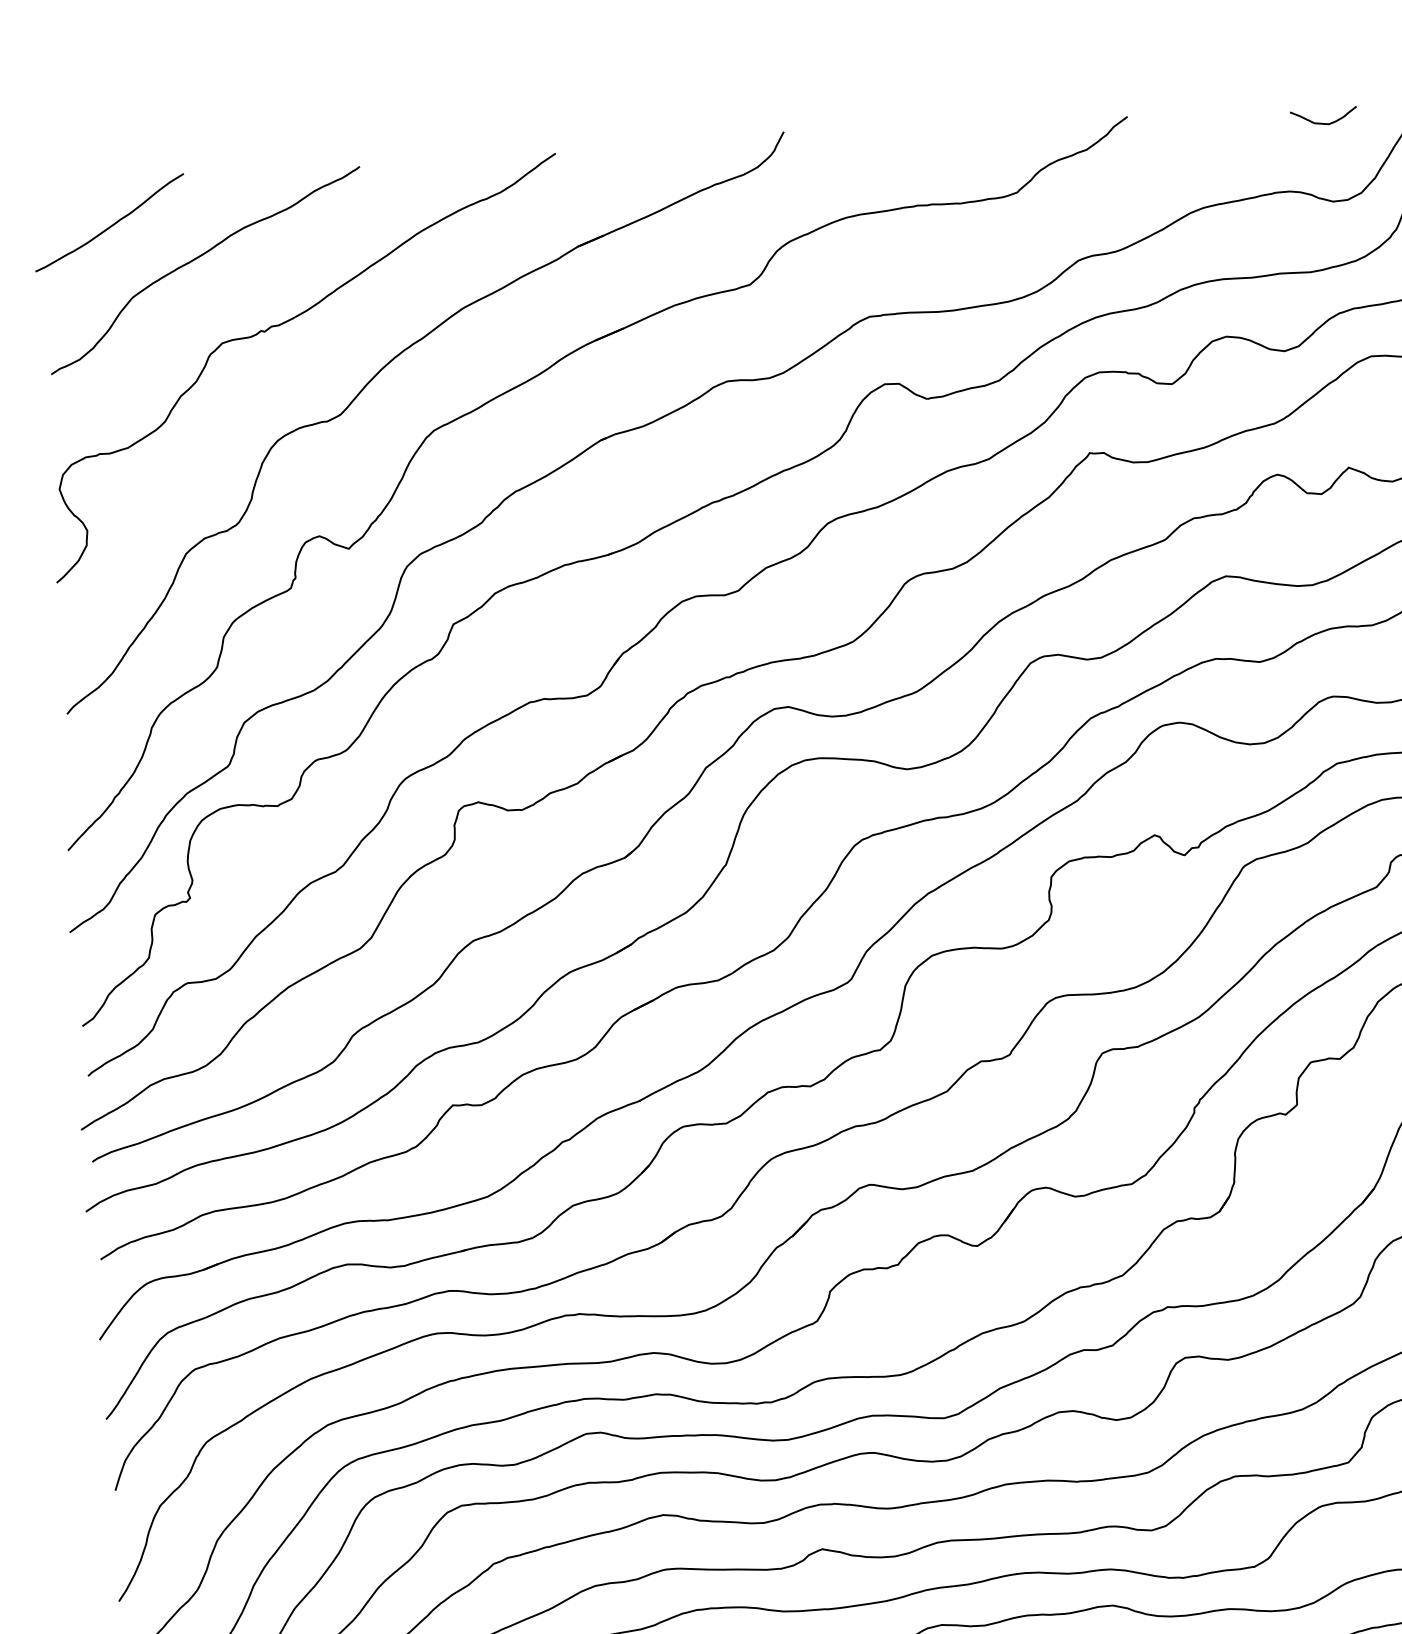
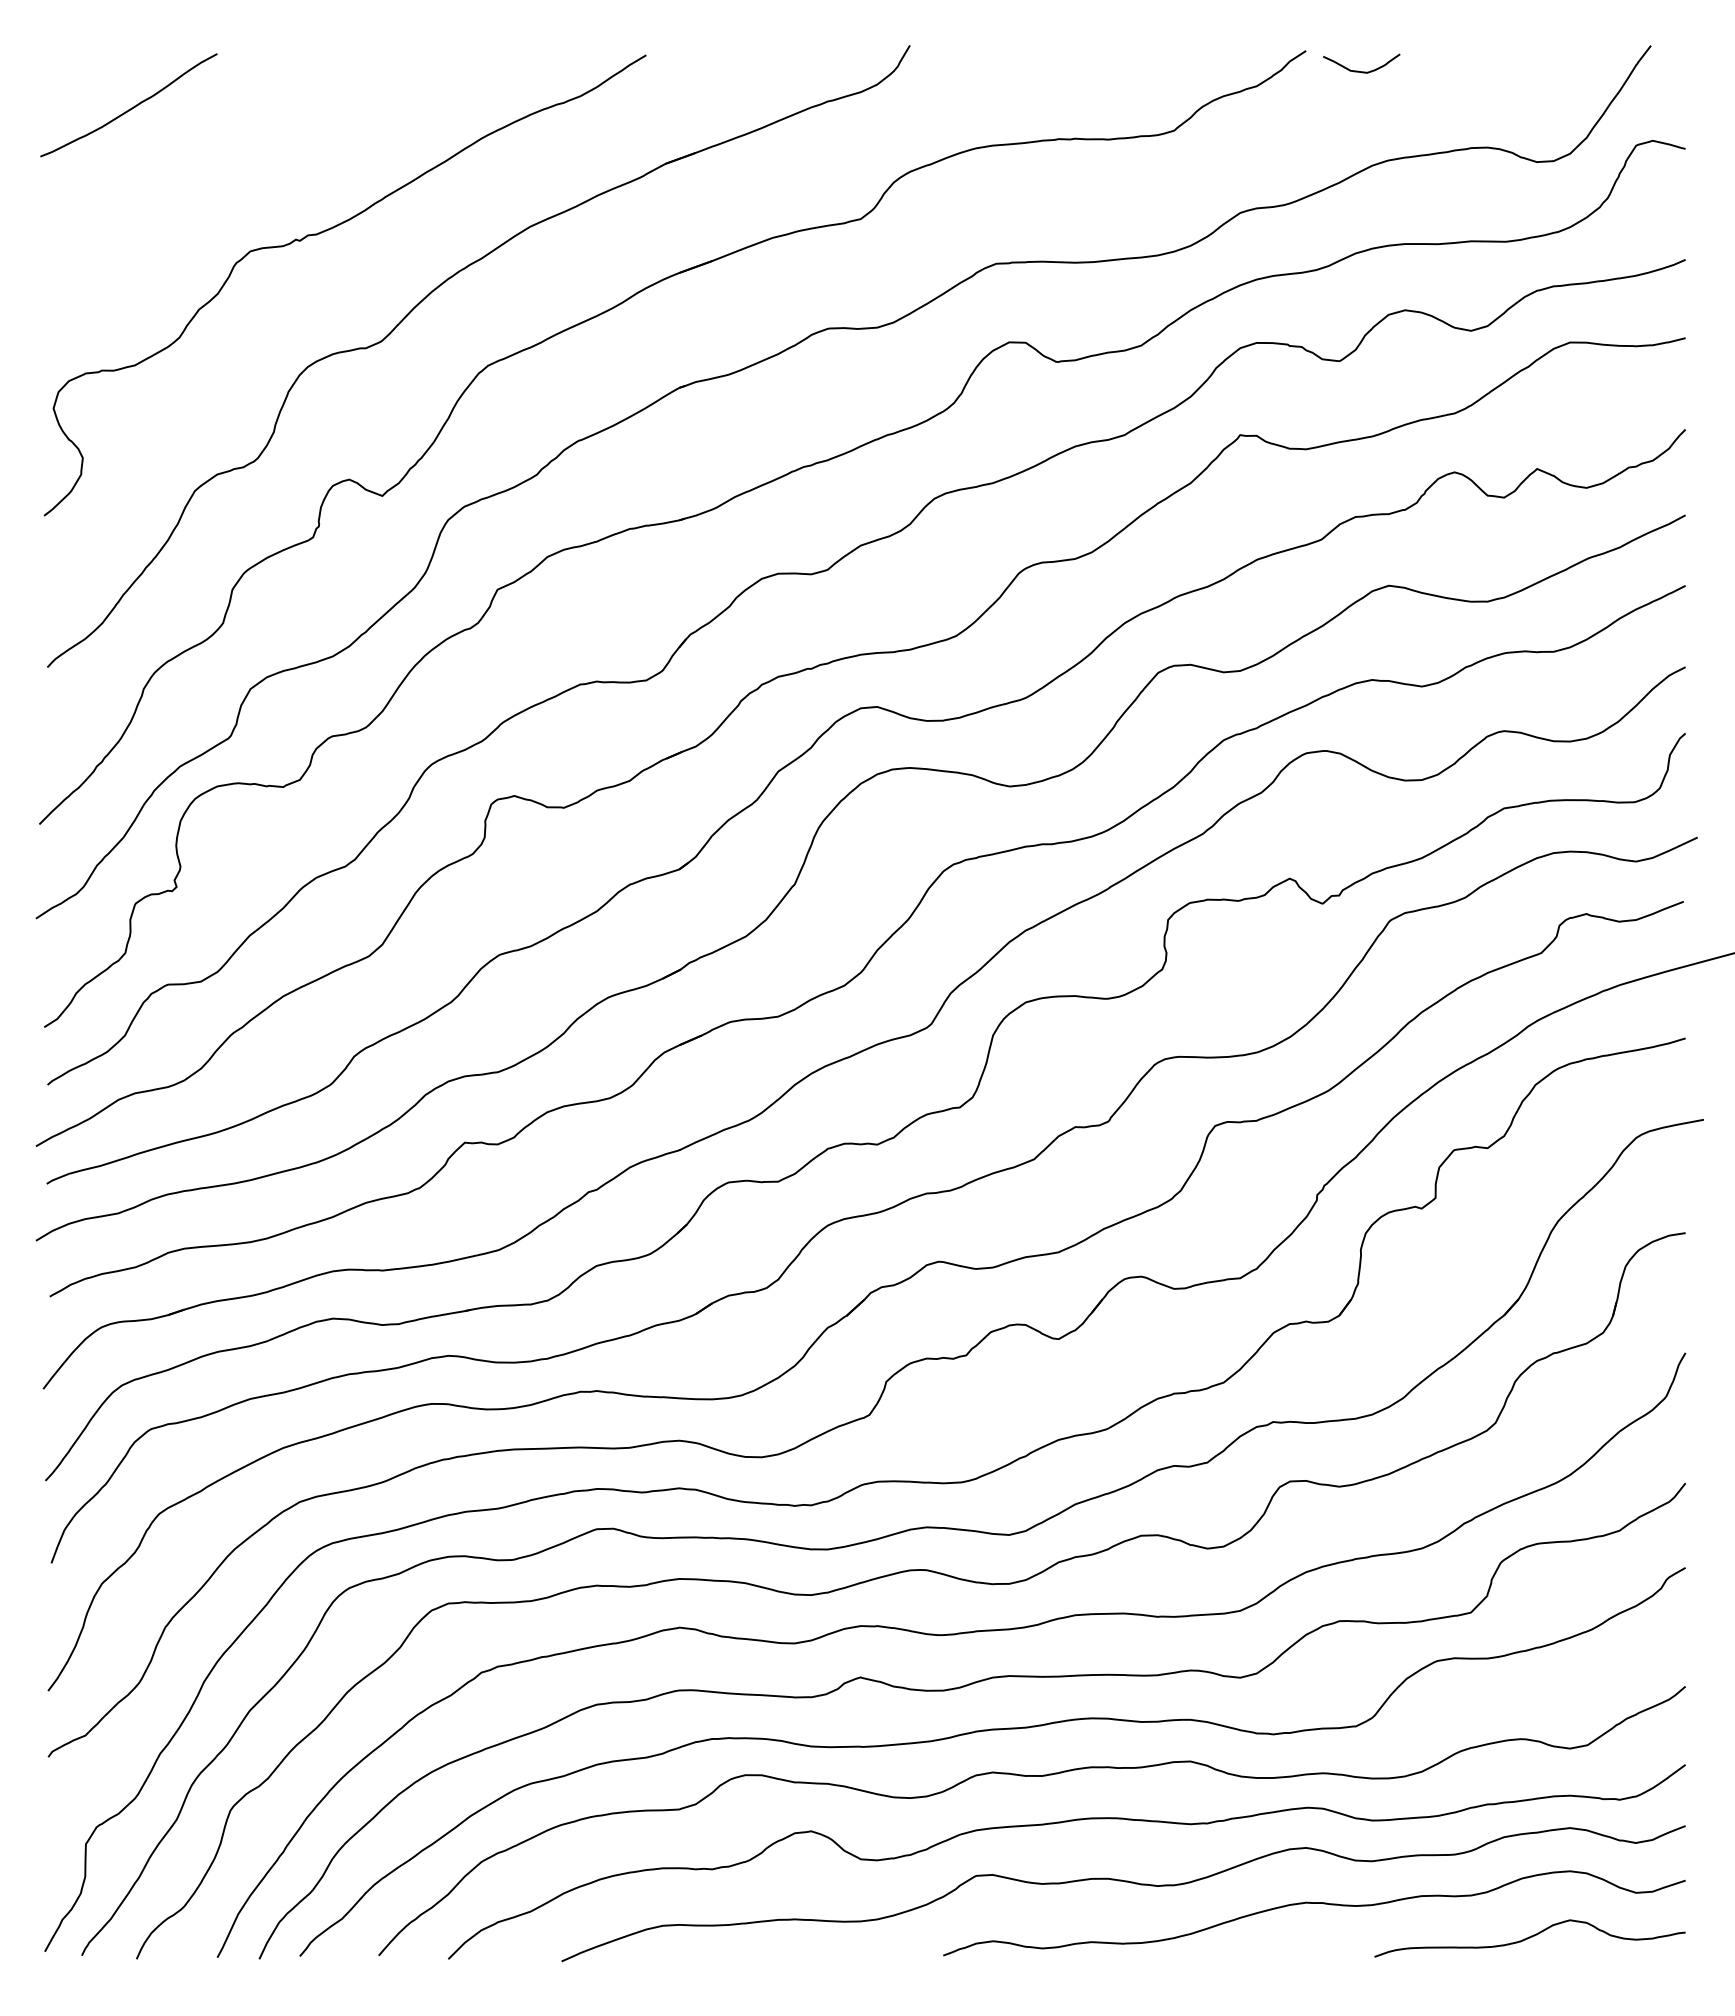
curve: (1321, 122) -> (1358, 70), moved
curve: (197, 258) -> (227, 152), removed

